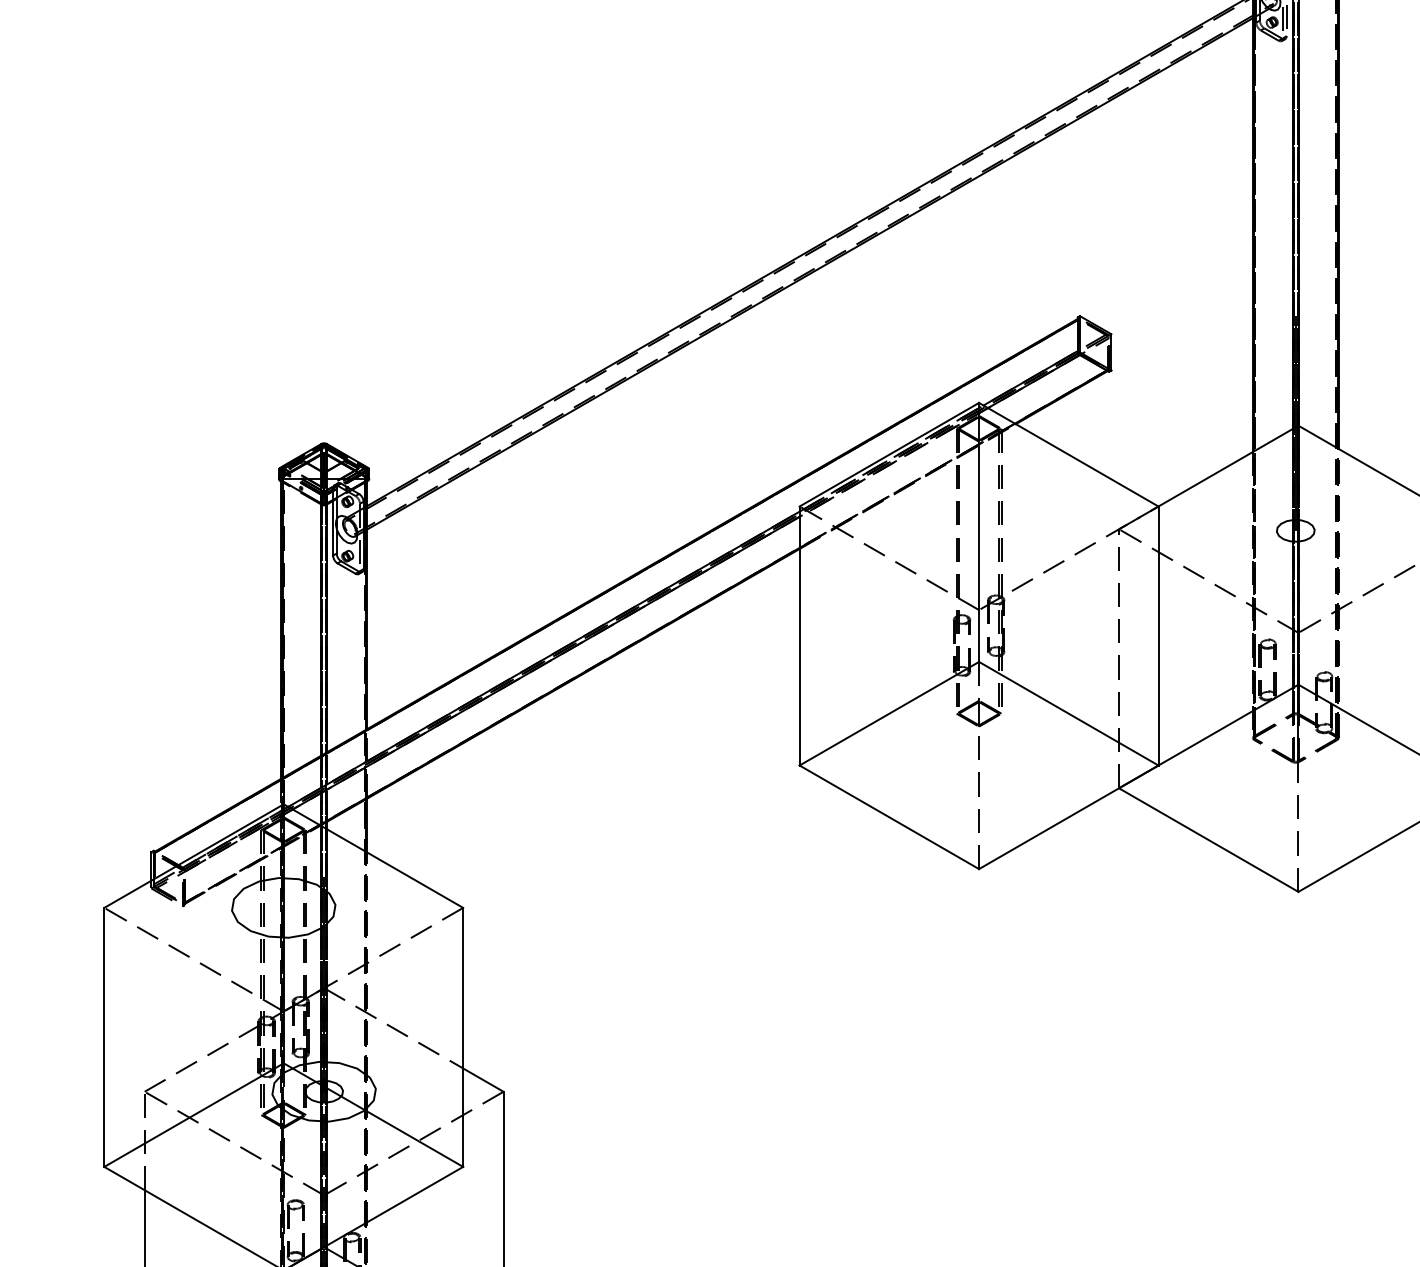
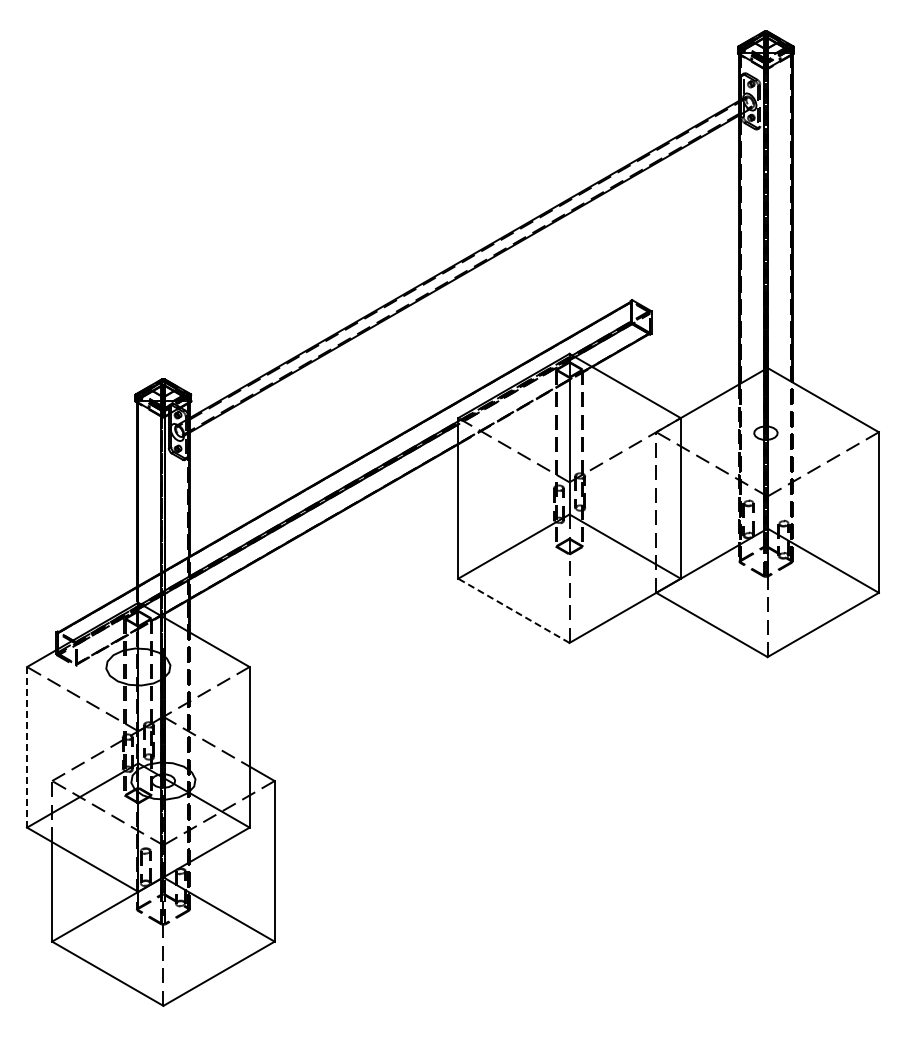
line: (888, 816) -> (513, 610), solid -> dashed
line: (104, 1036) -> (27, 746), solid -> dashed

